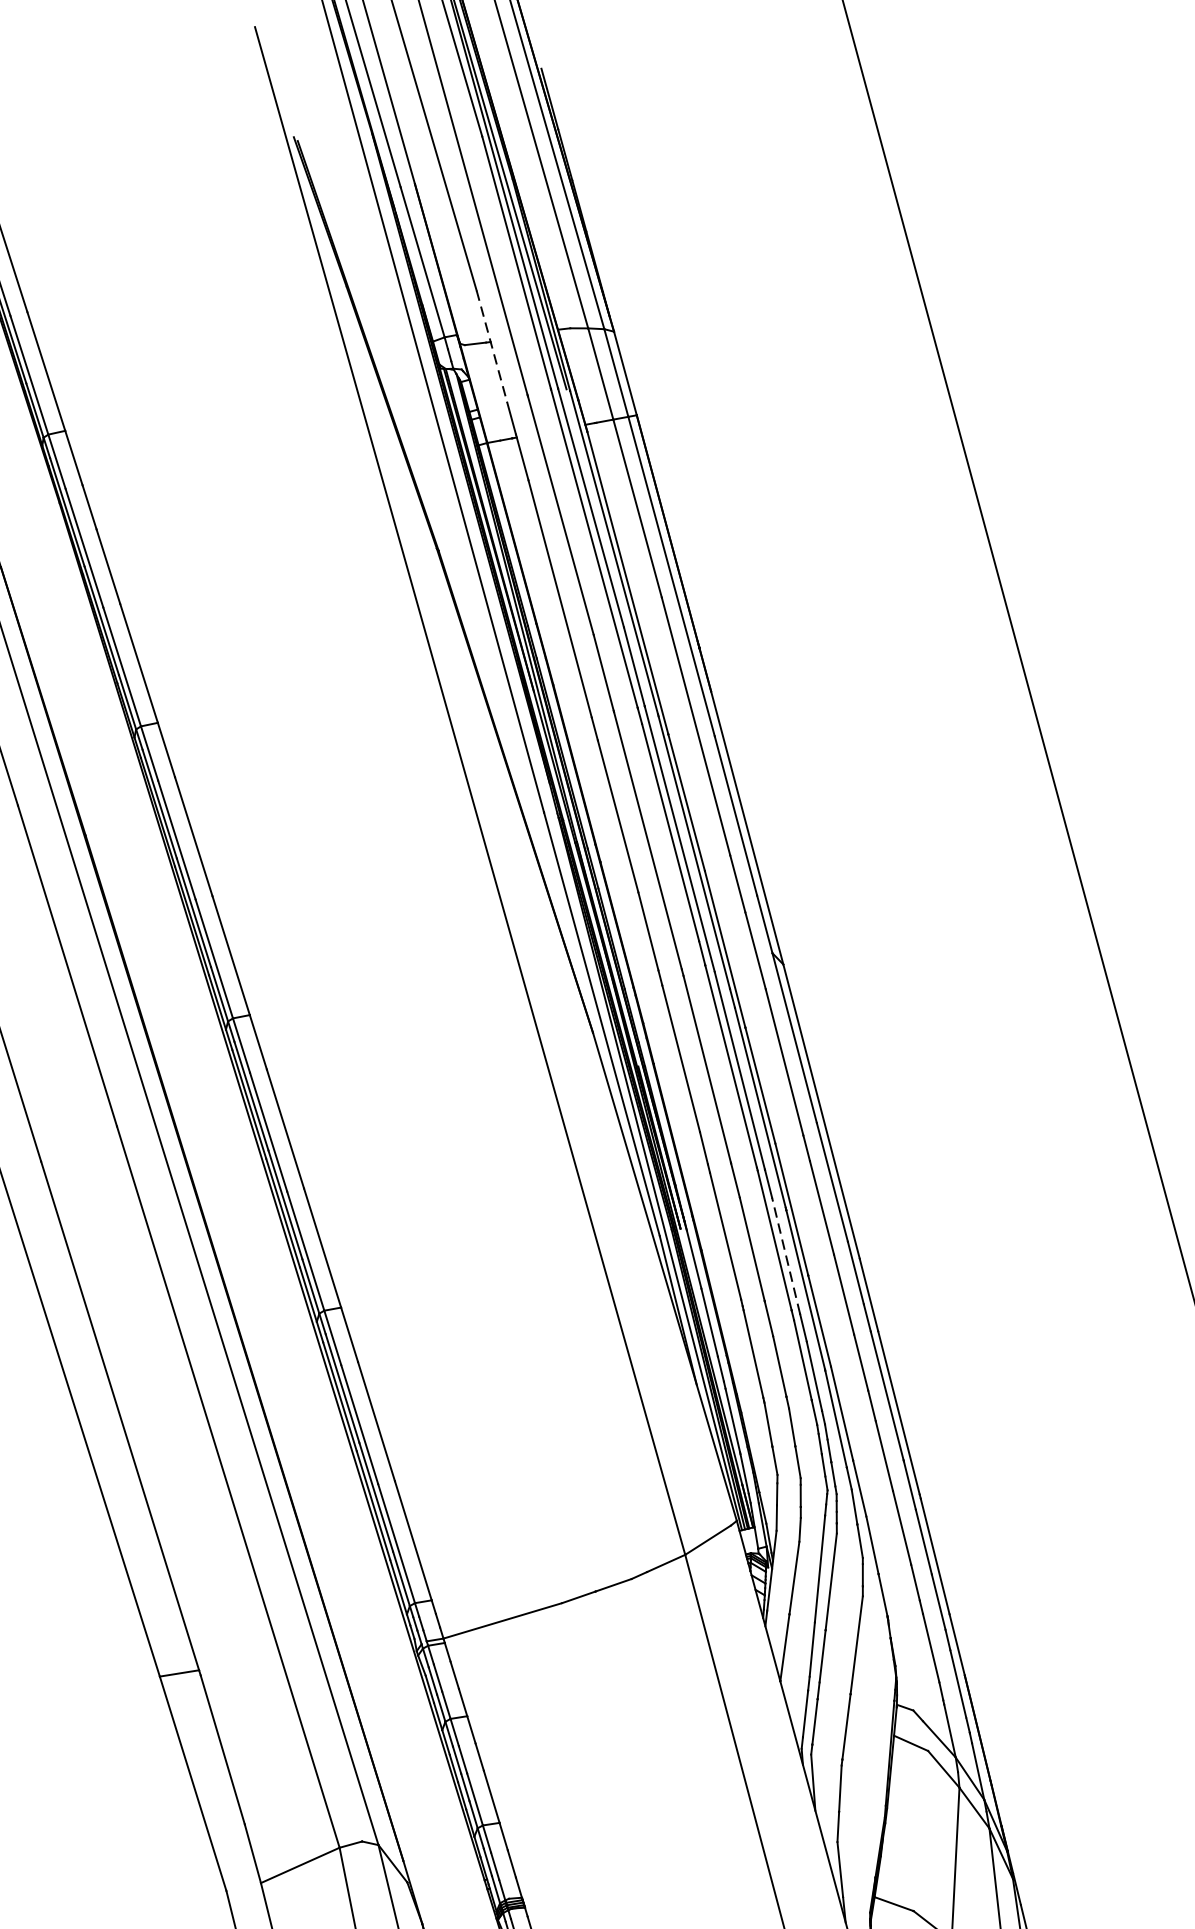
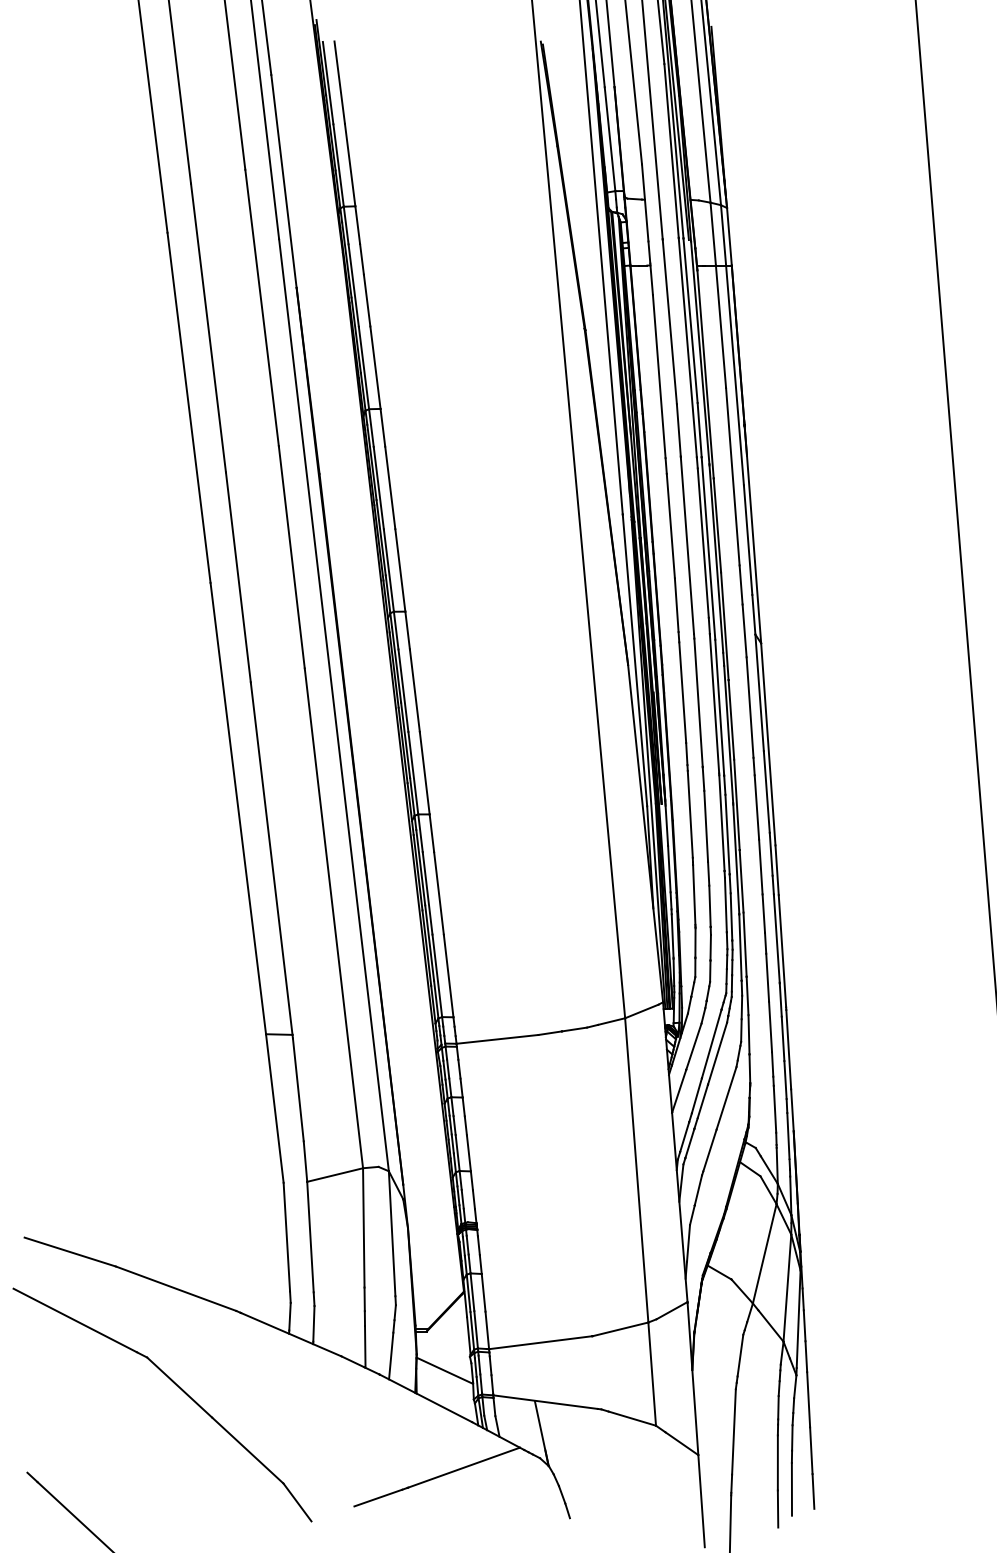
line: (492, 345) -> (645, 202), dashed -> solid
line: (785, 1255) -> (727, 834), dashed -> solid

